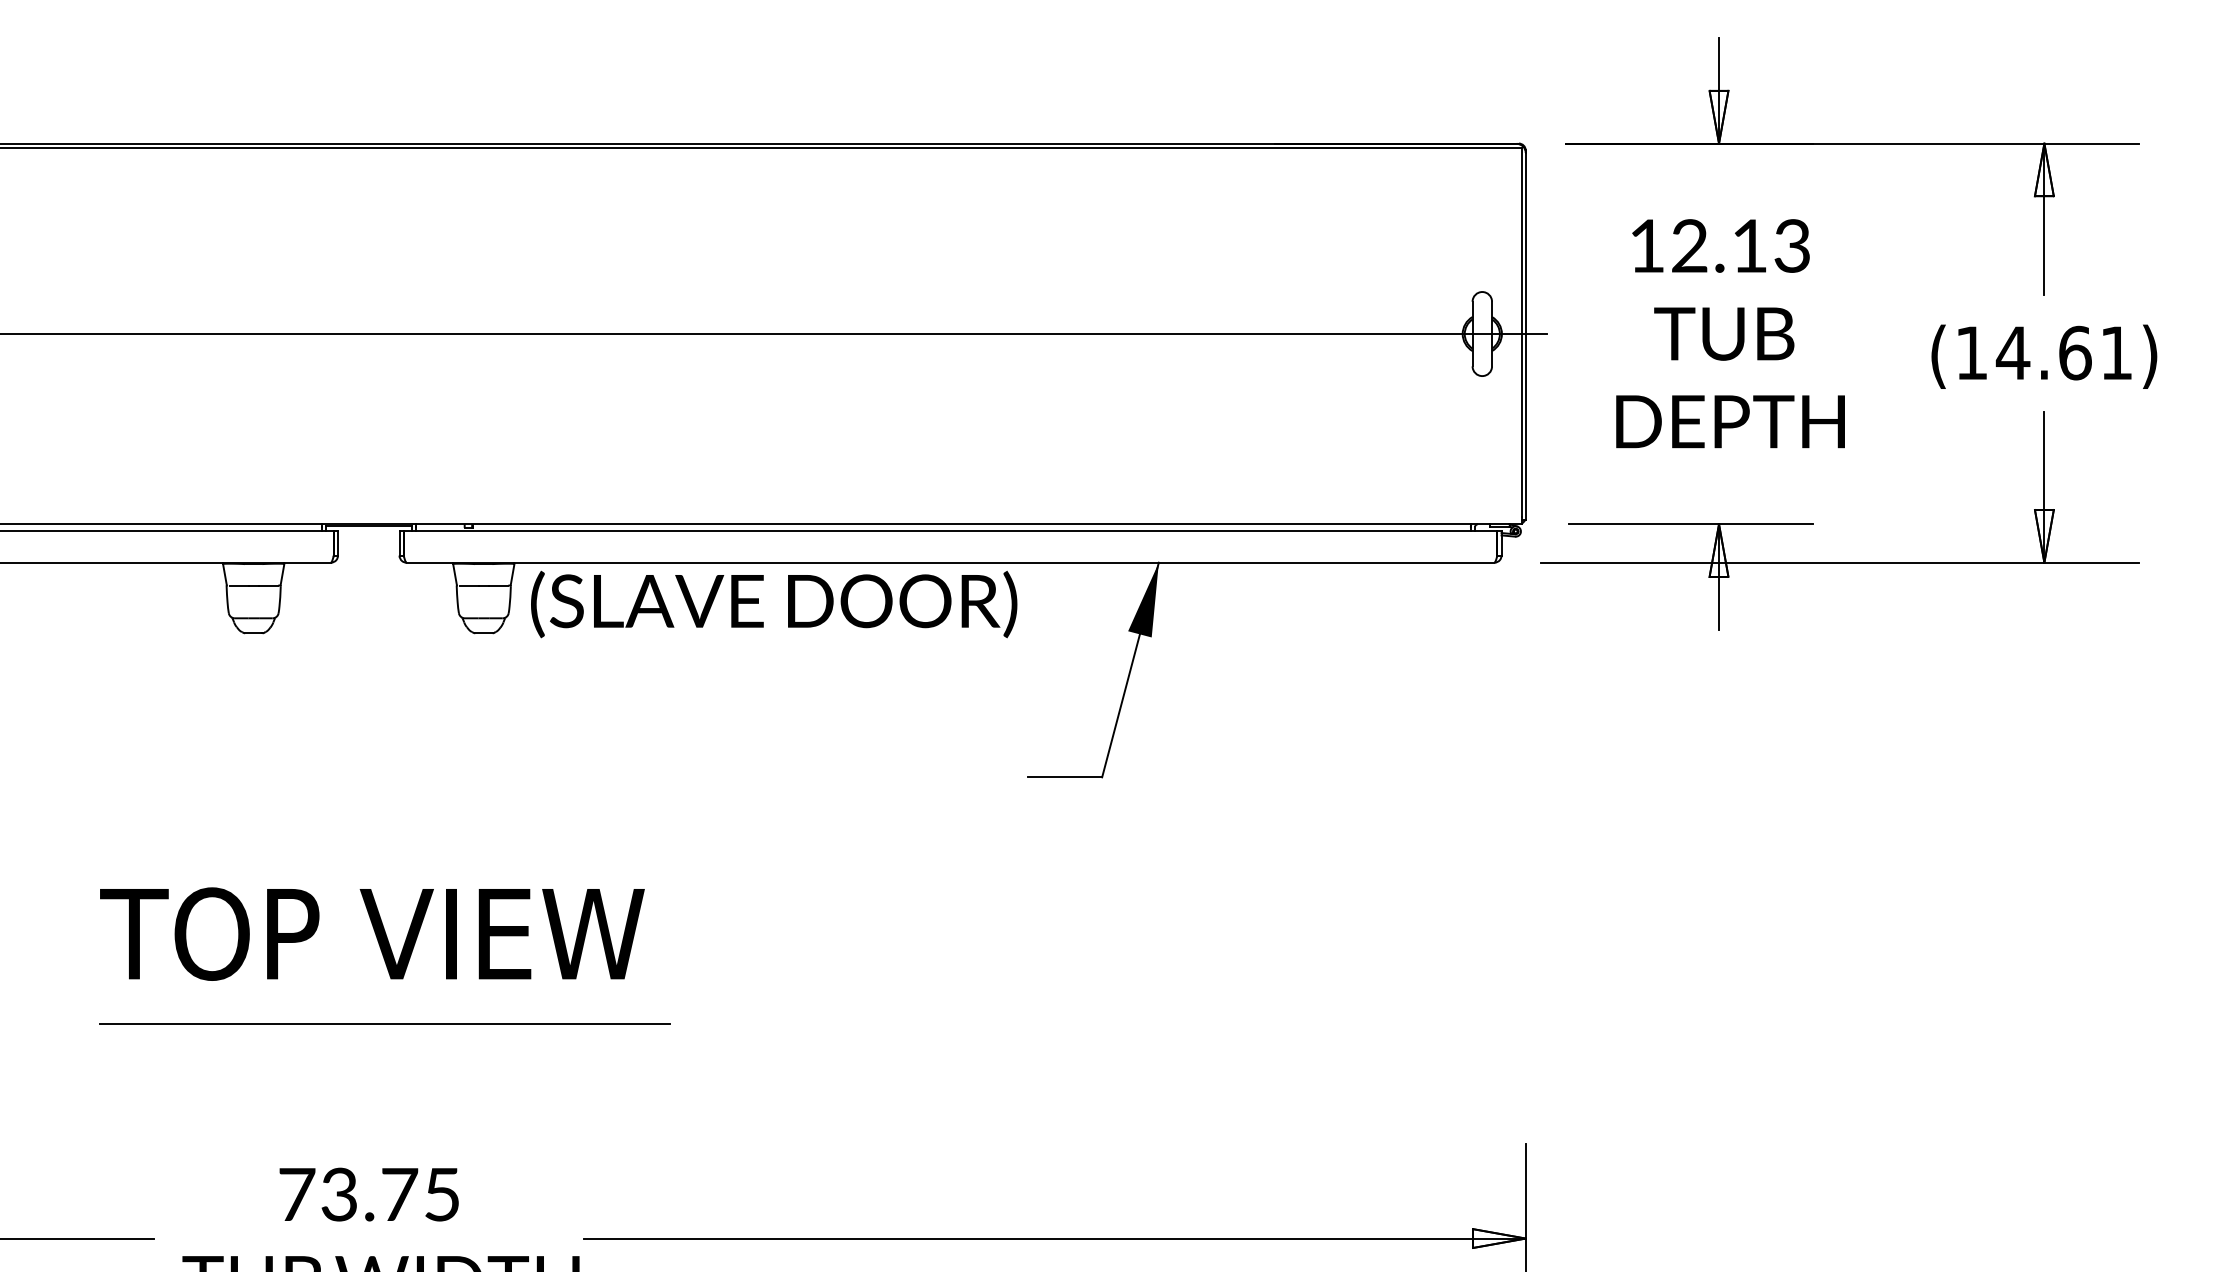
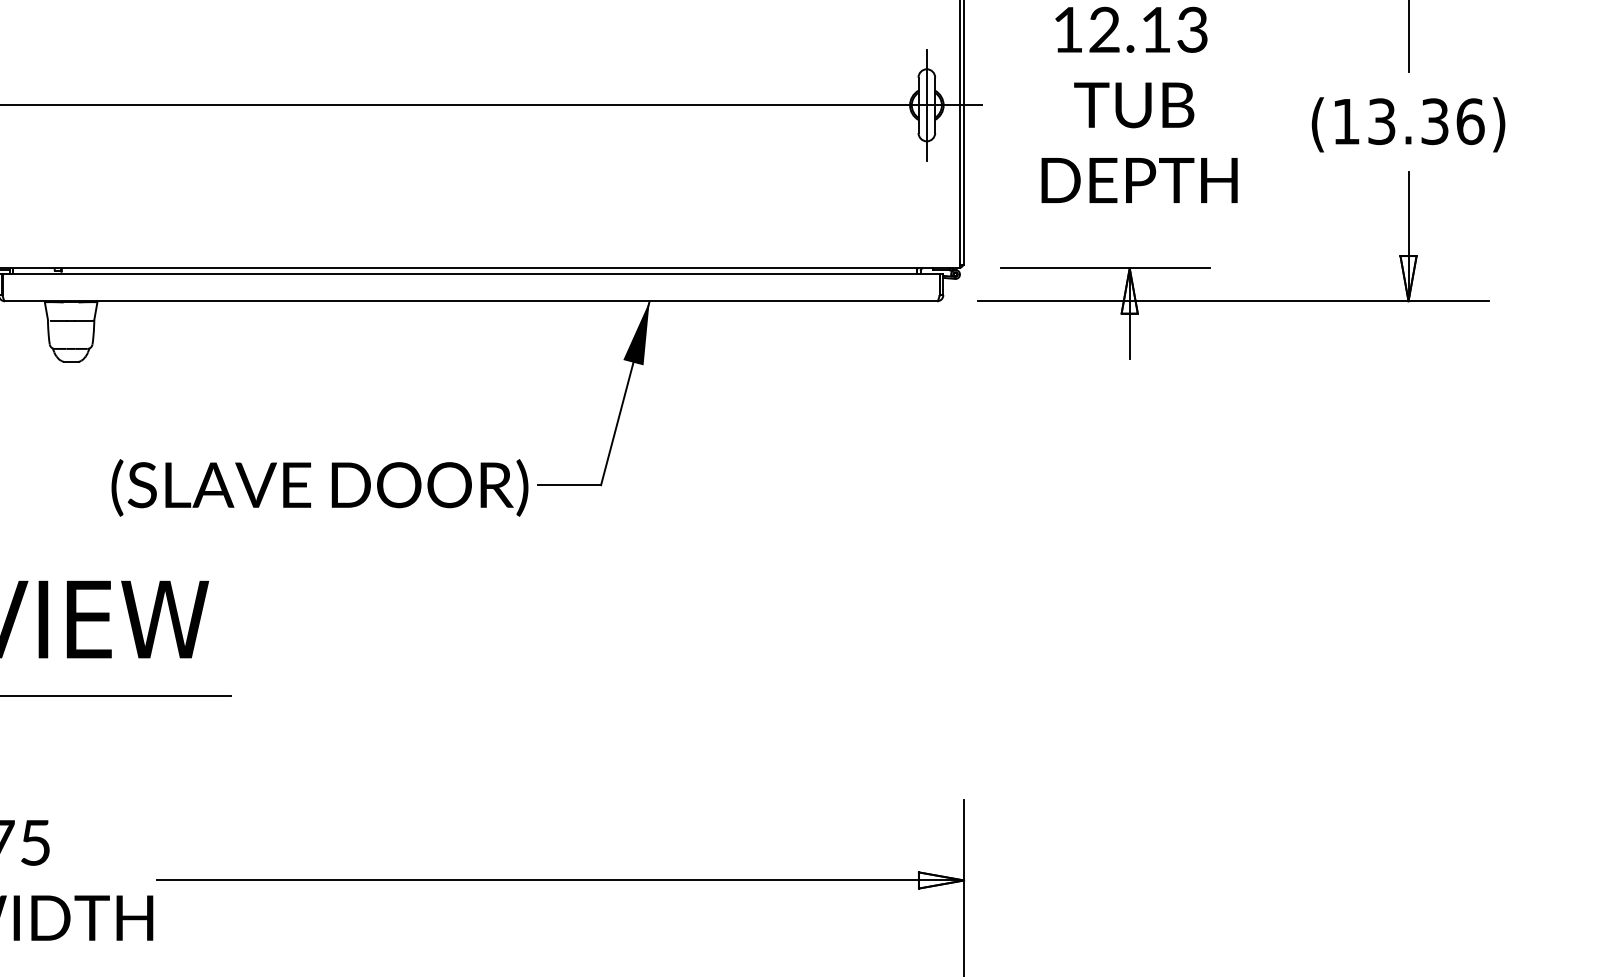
line: (1482, 333) -> (927, 104), added
text: (2064, 352) -> (1425, 121), (14.61) -> (13.36)
text: (774, 604) -> (320, 487), moved

